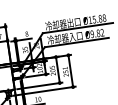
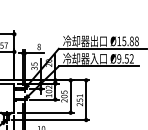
text: (98, 33) -> (126, 58), Ø9.82 -> Ø9.52

